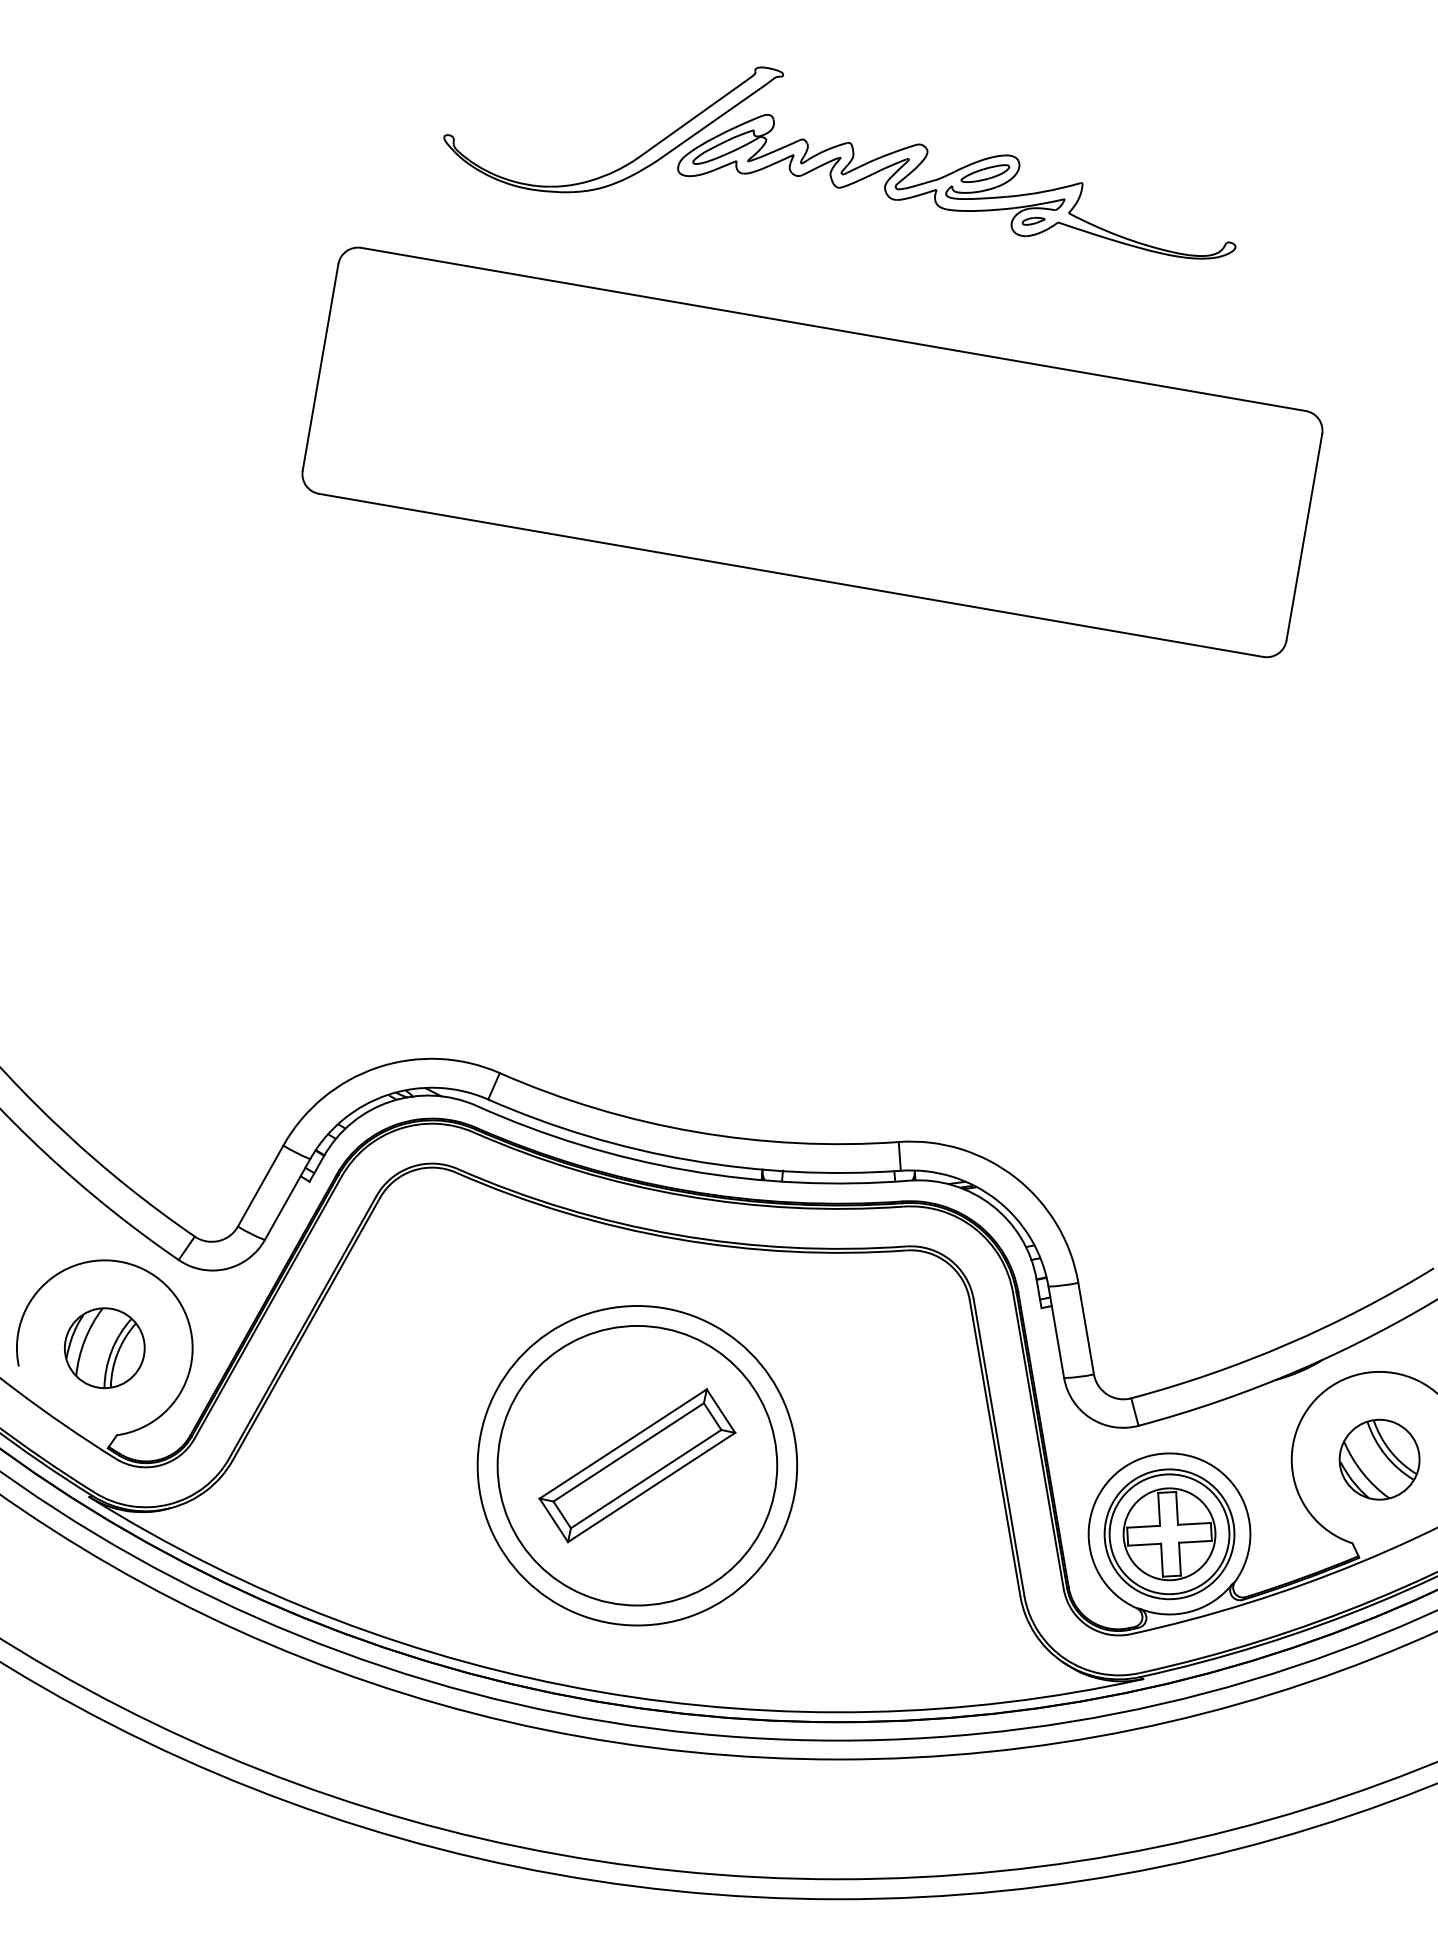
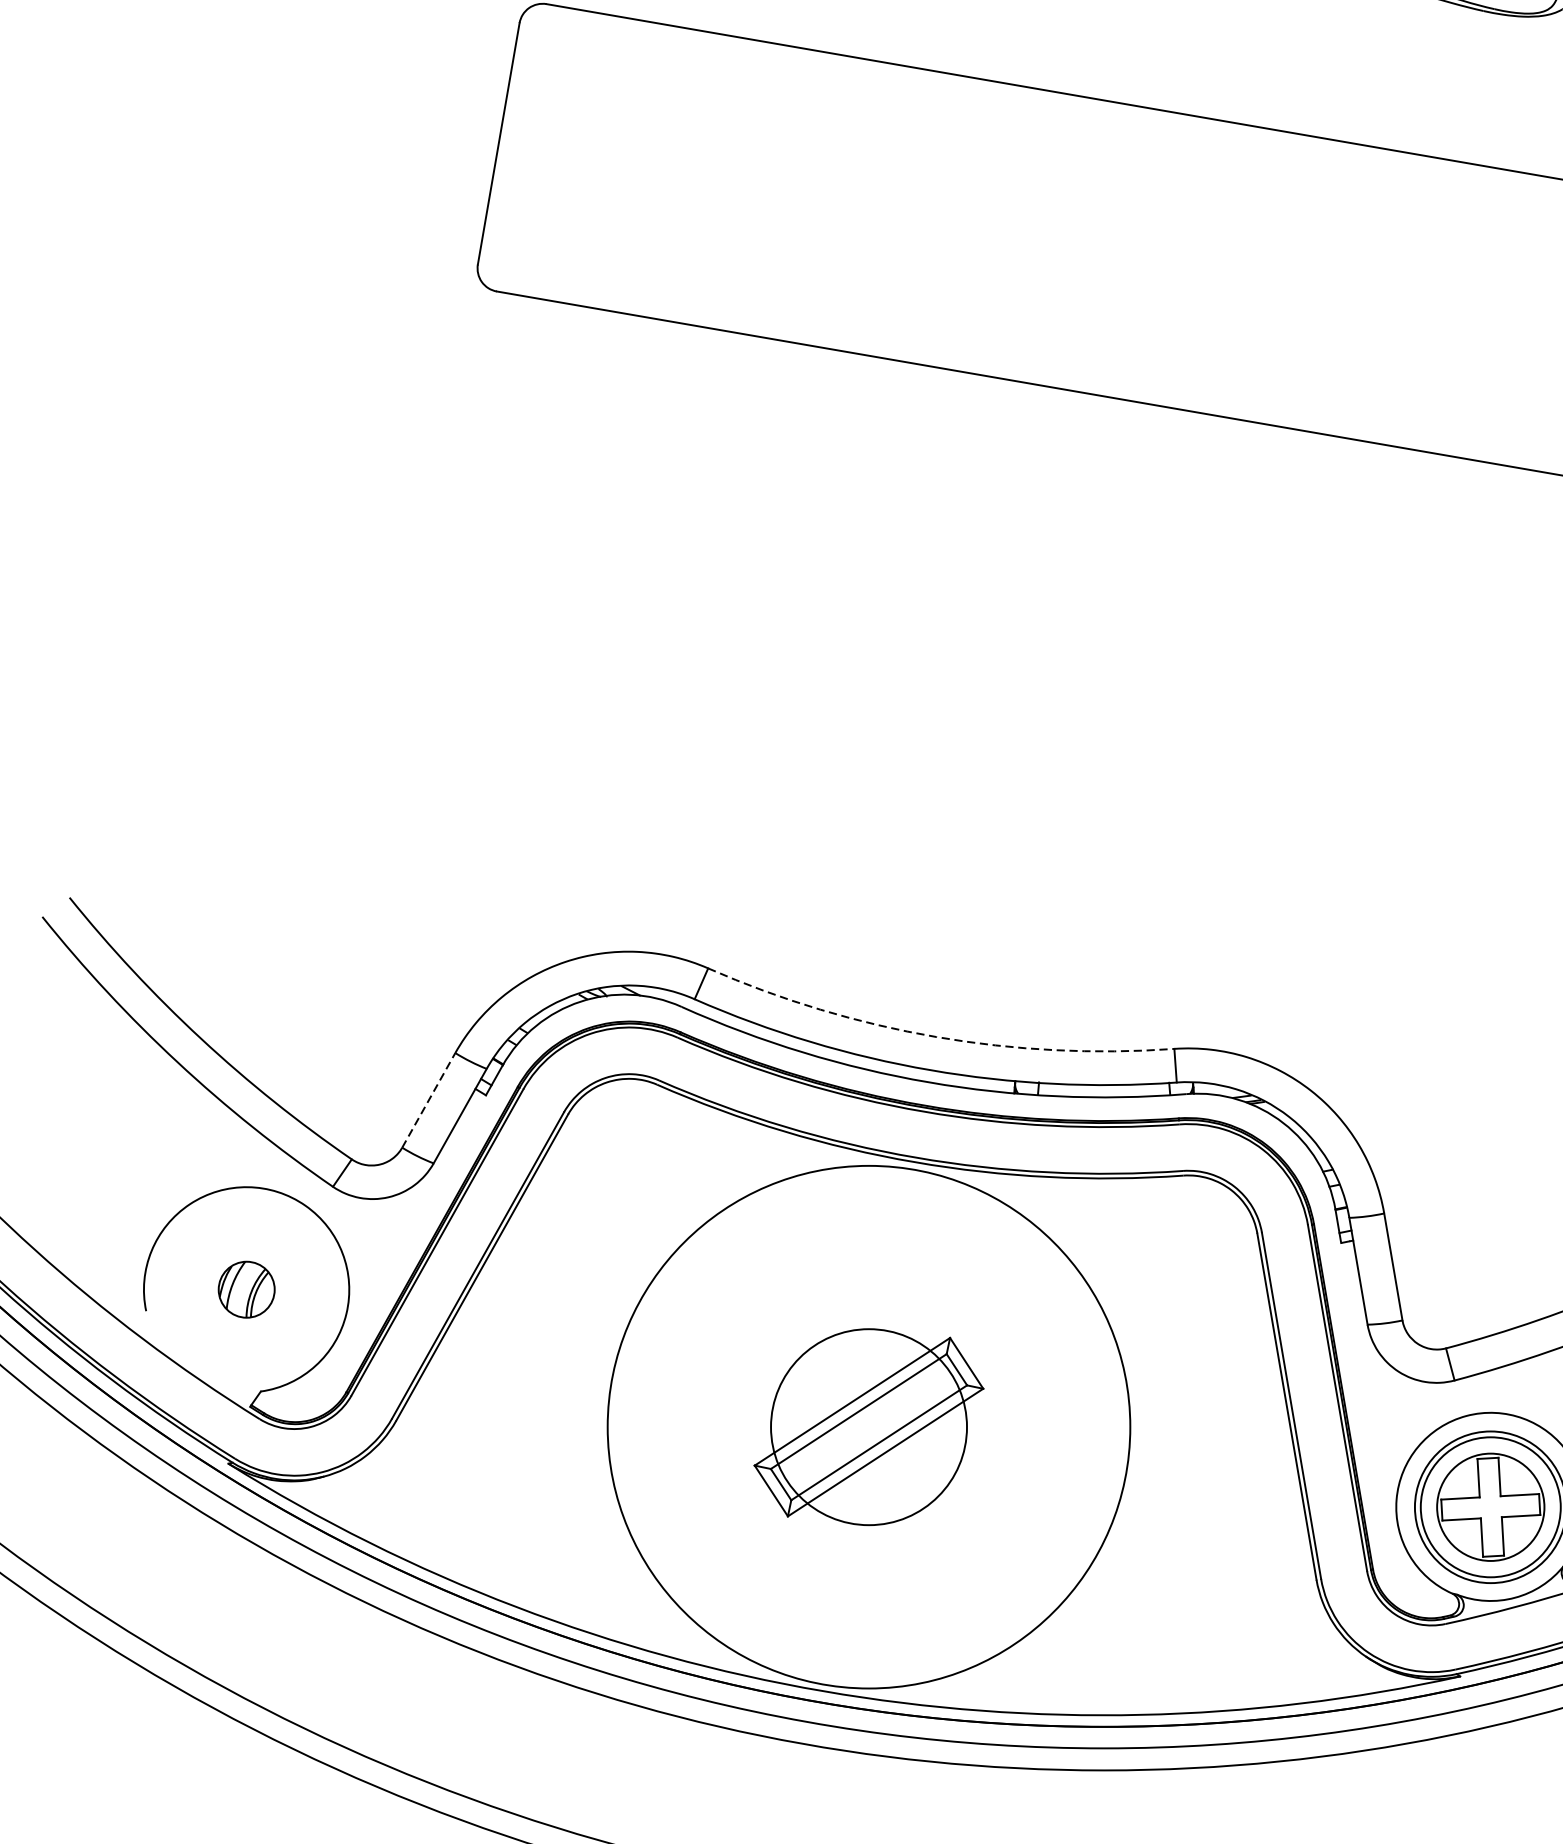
arc: (695, 1131) -> (936, 1036), solid -> dashed
line: (260, 1185) -> (428, 1099), solid -> dashed
part: (104, 1347) -> (246, 1289), size x0.6
circle: (637, 1465) -> (869, 1426), size x0.6
circle: (637, 1465) -> (869, 1426), size x1.4

